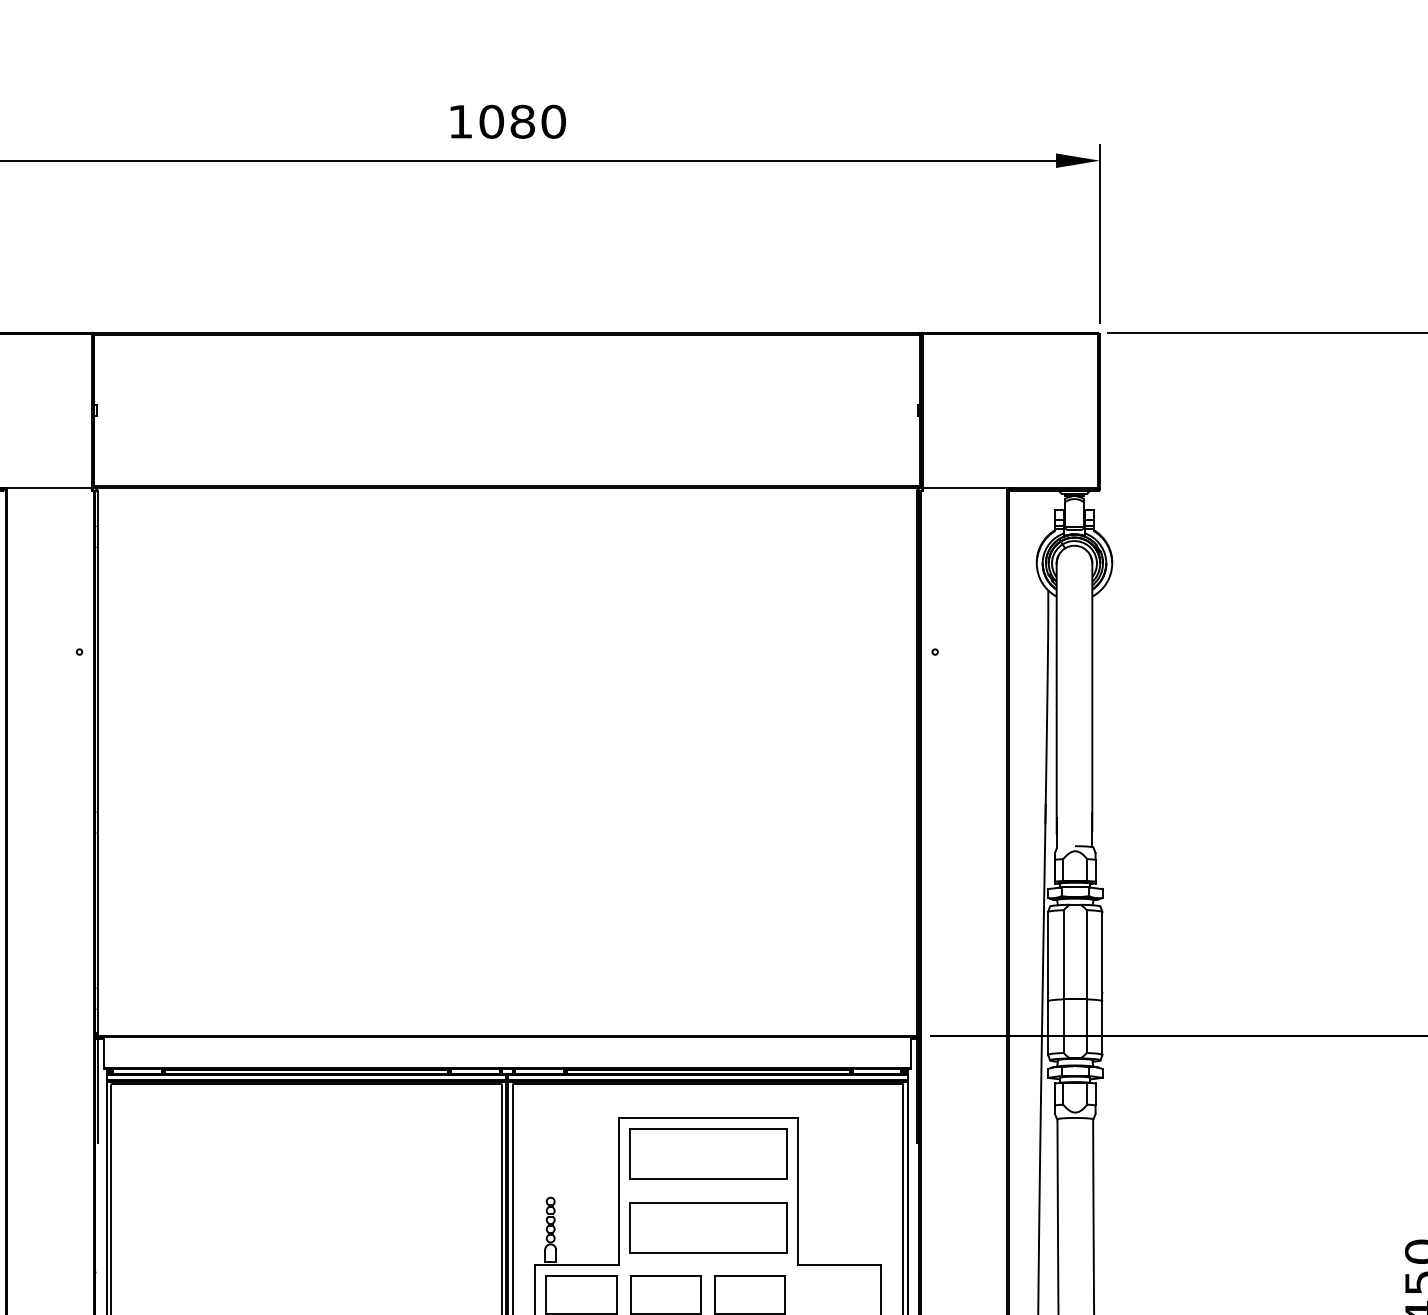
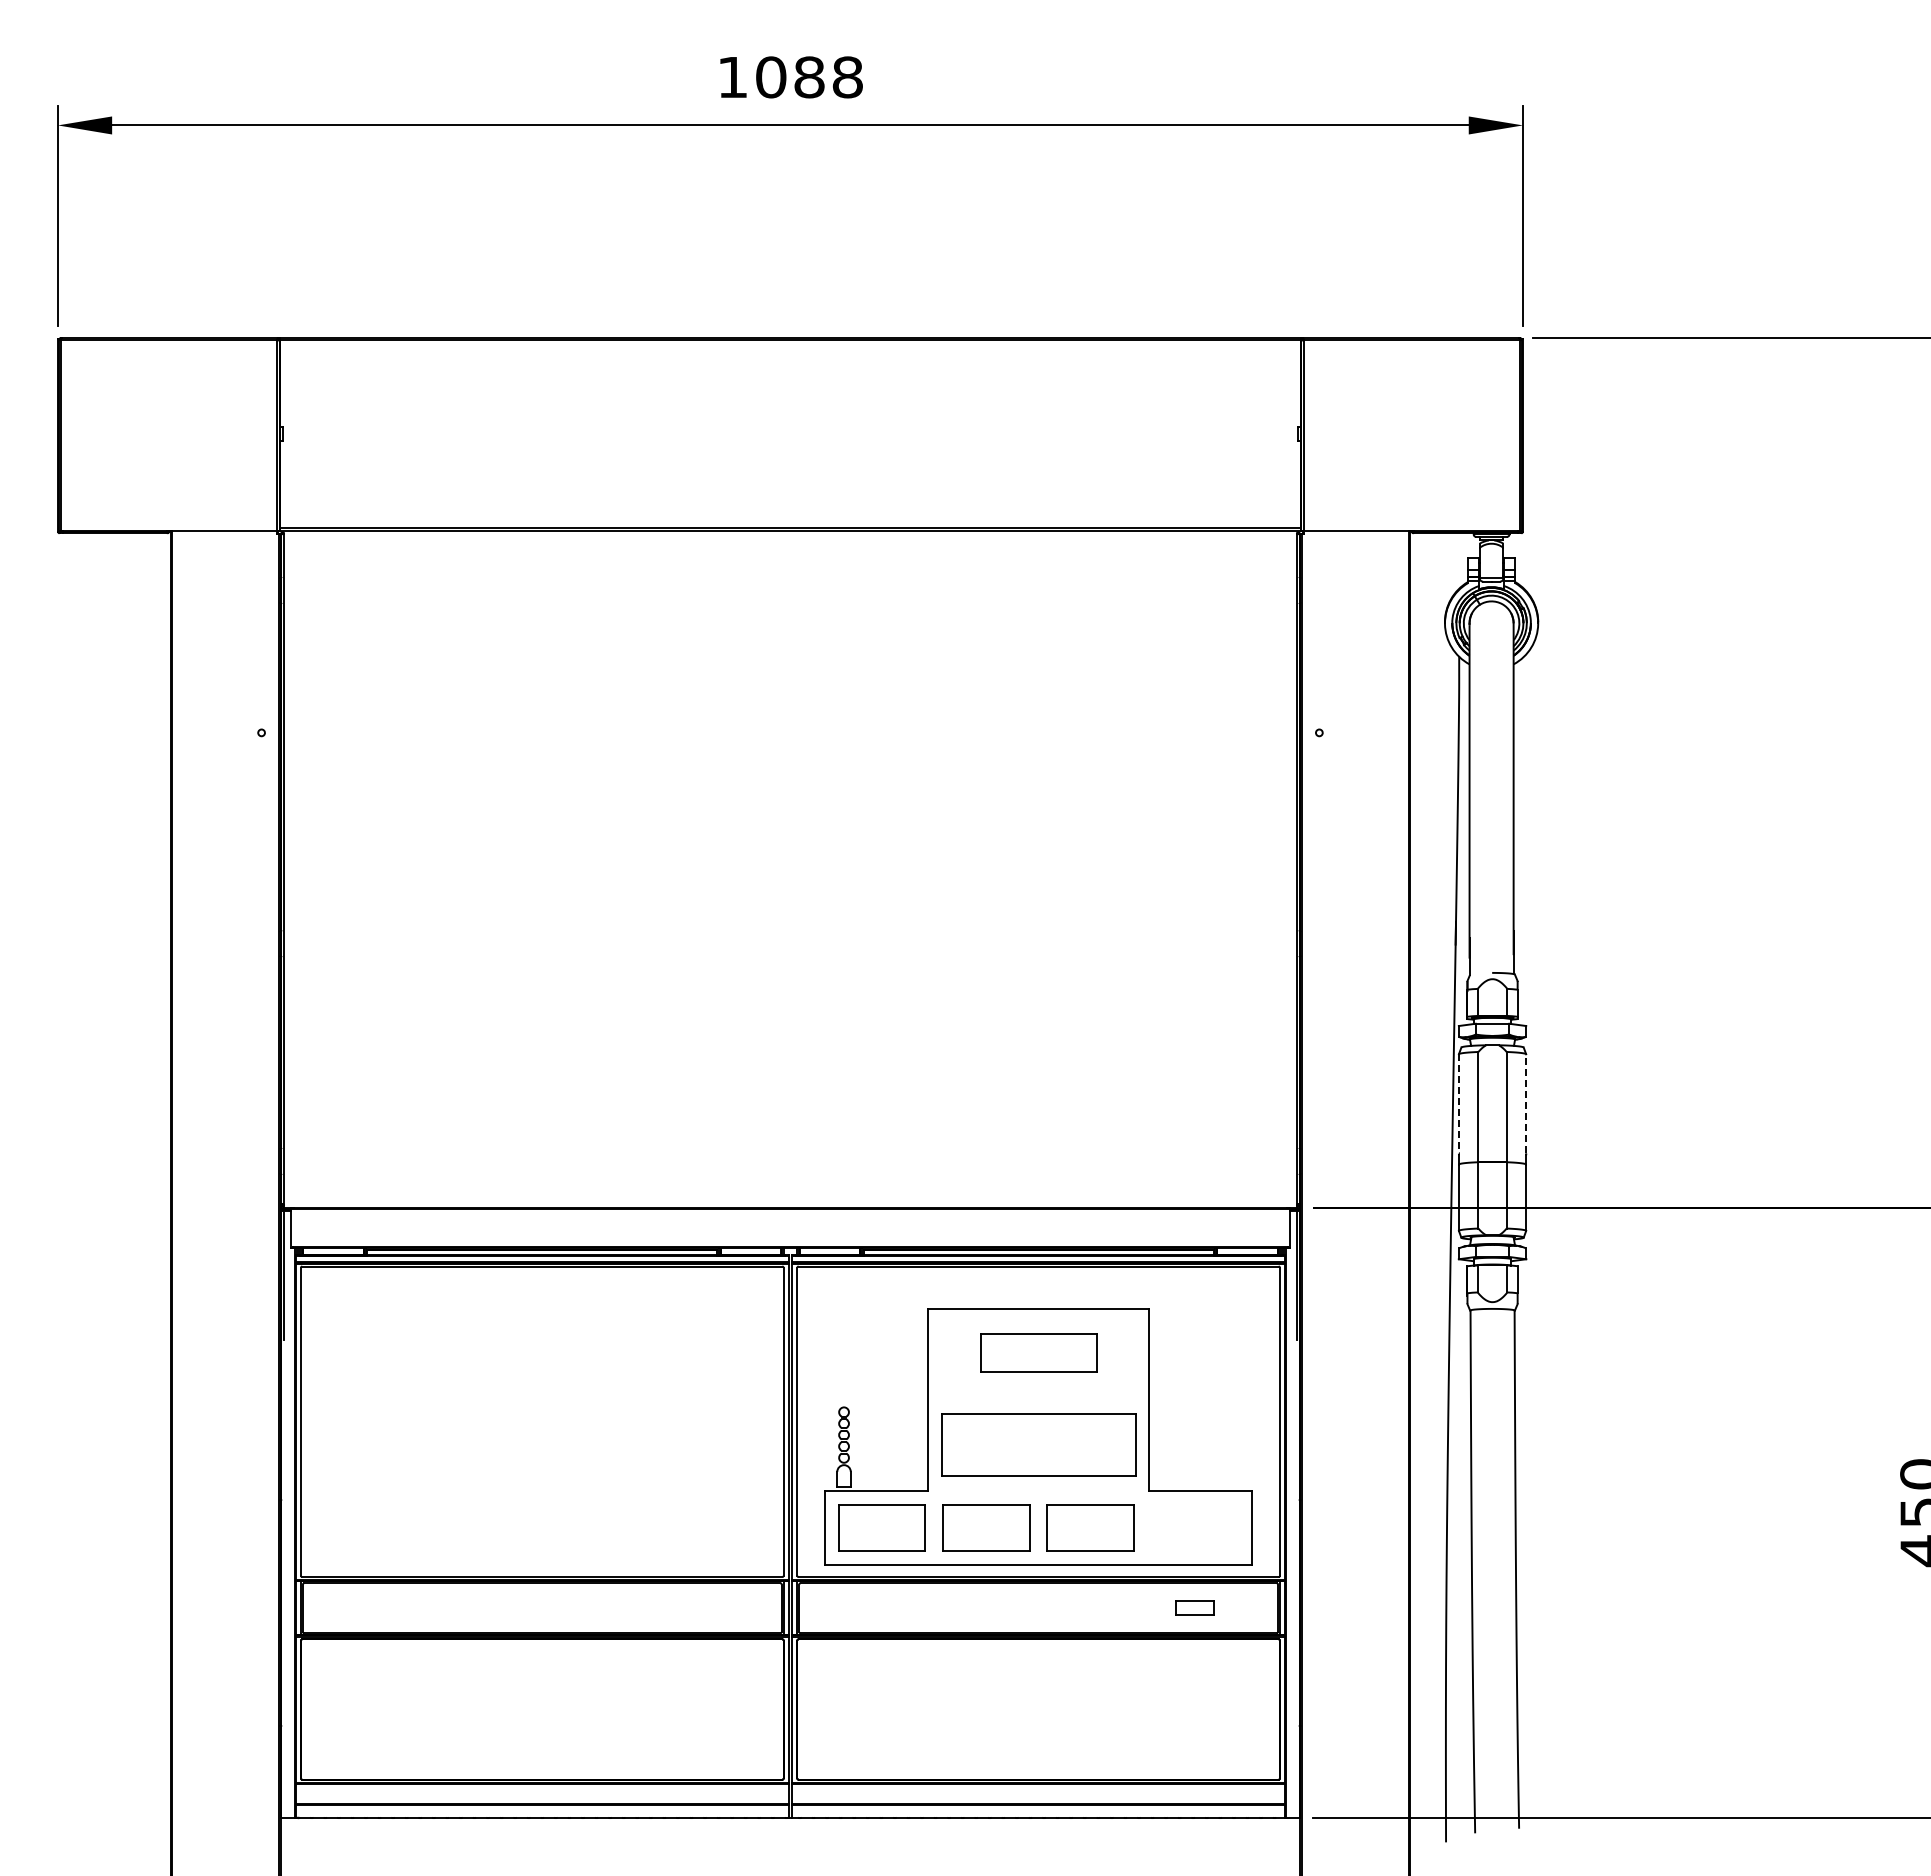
text: (553, 121) -> (847, 77), 1080 -> 1088
line: (1102, 951) -> (1526, 1103), solid -> dashed
line: (1047, 952) -> (1458, 1104), solid -> dashed
part: (707, 1153) -> (1038, 1352), size x0.6

